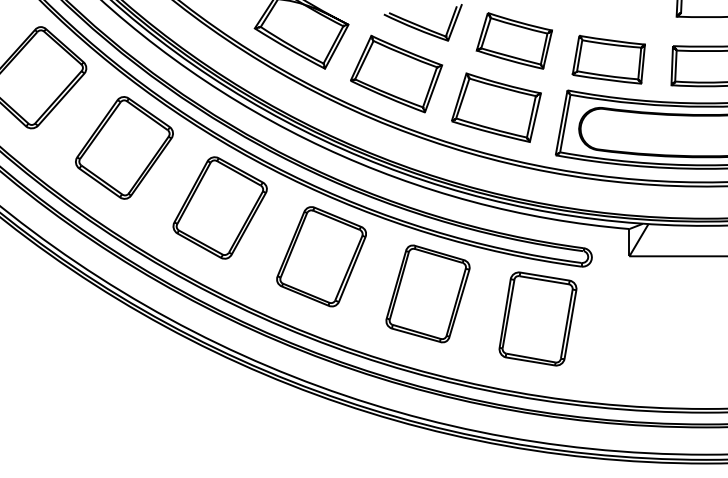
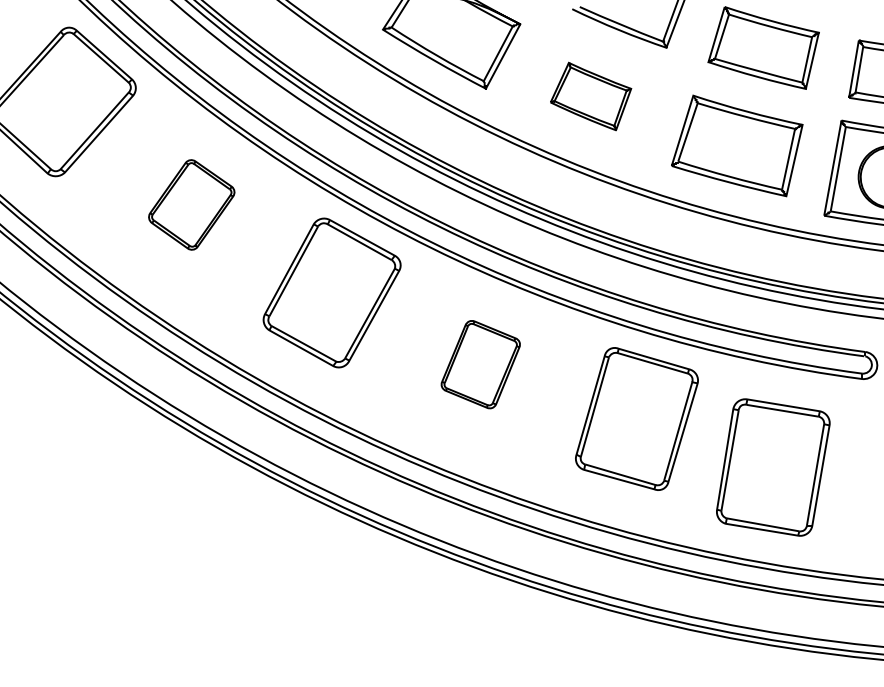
part: (396, 73) -> (590, 95), size x0.6
part: (124, 147) -> (191, 204), size x0.6
part: (321, 256) -> (480, 364), size x0.6
part: (537, 318) -> (772, 466), moved

